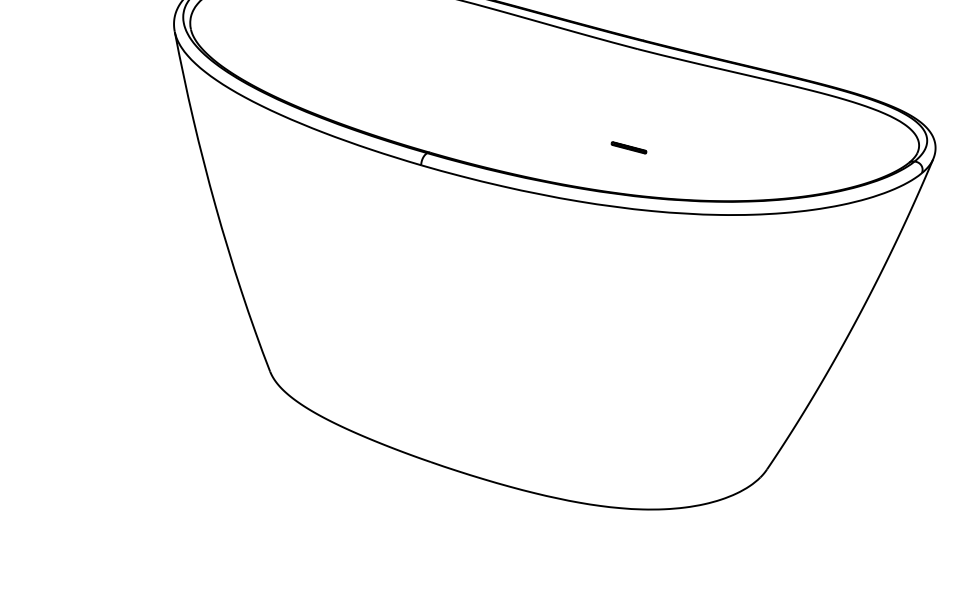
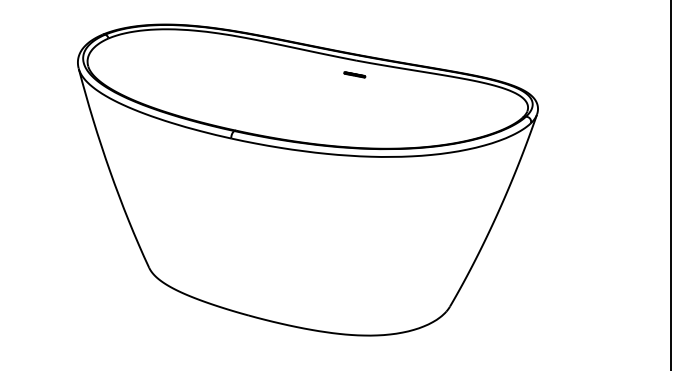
line: (628, 147) -> (354, 74), moved

